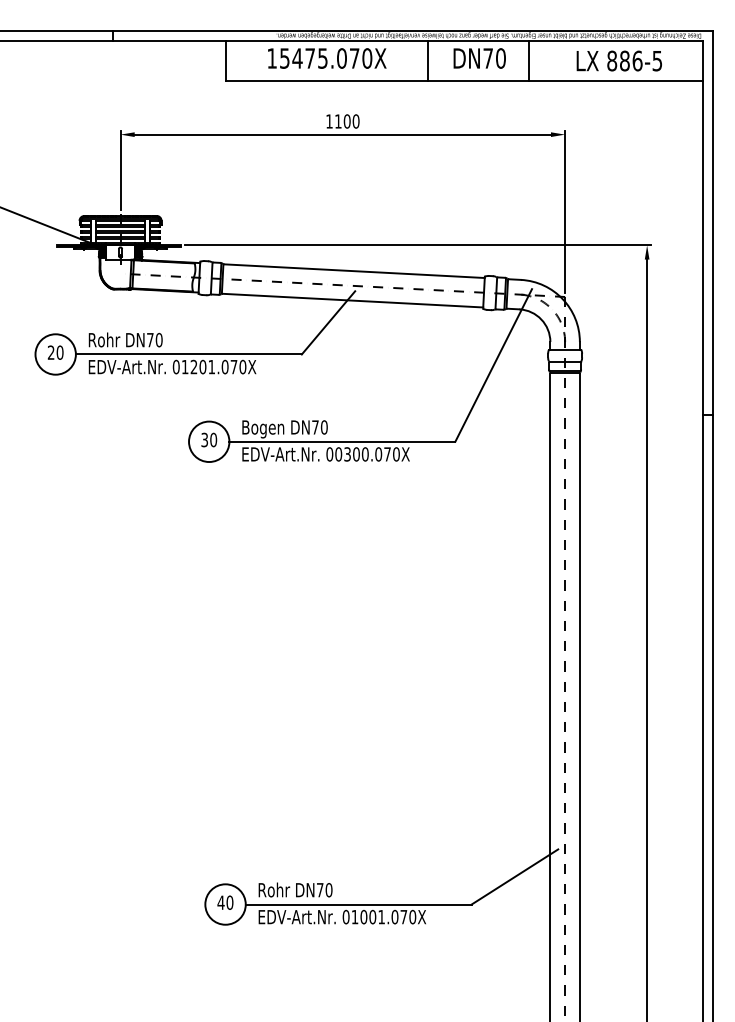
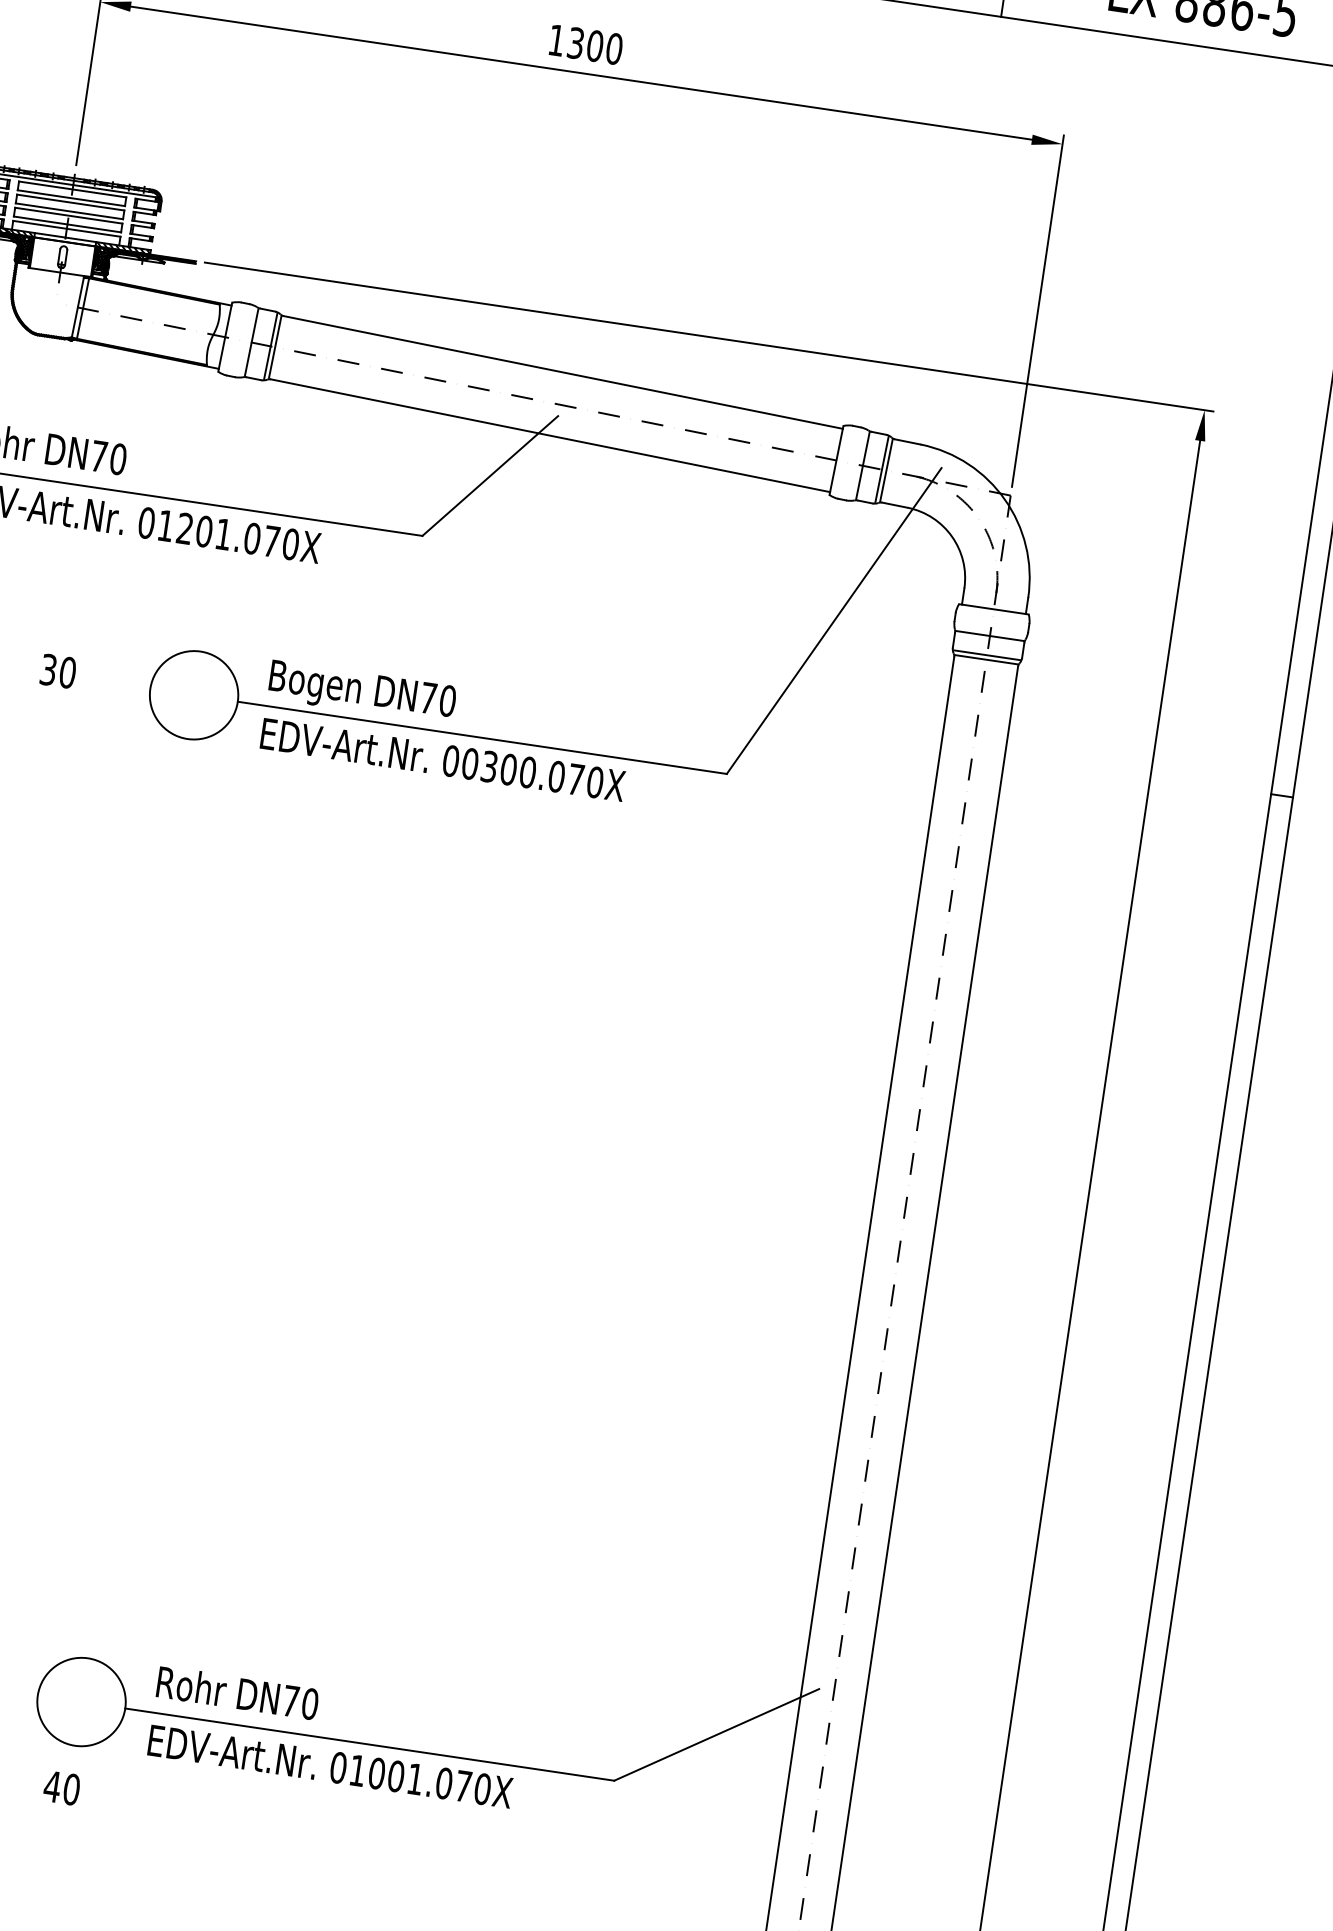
text: (338, 121) -> (576, 43), 1100 -> 1300
text: (209, 439) -> (59, 670), moved
text: (225, 902) -> (62, 1787), moved

